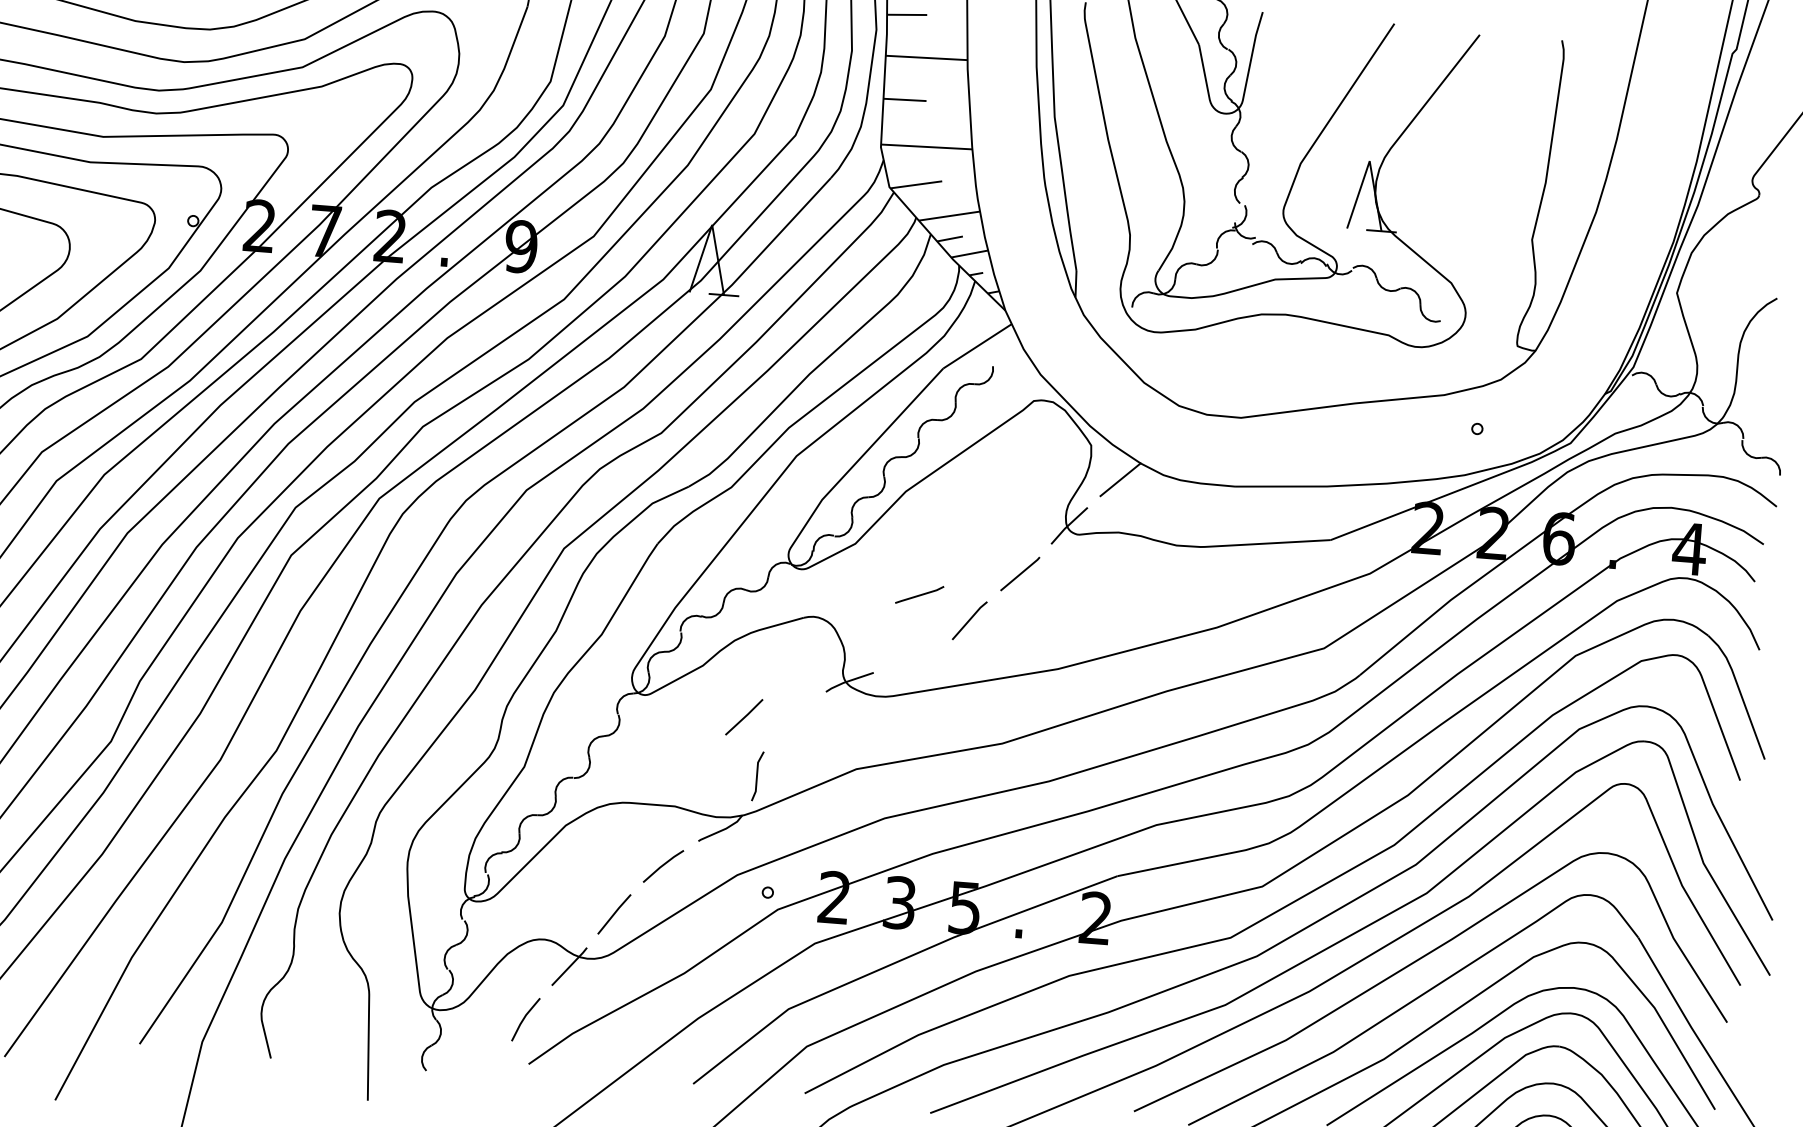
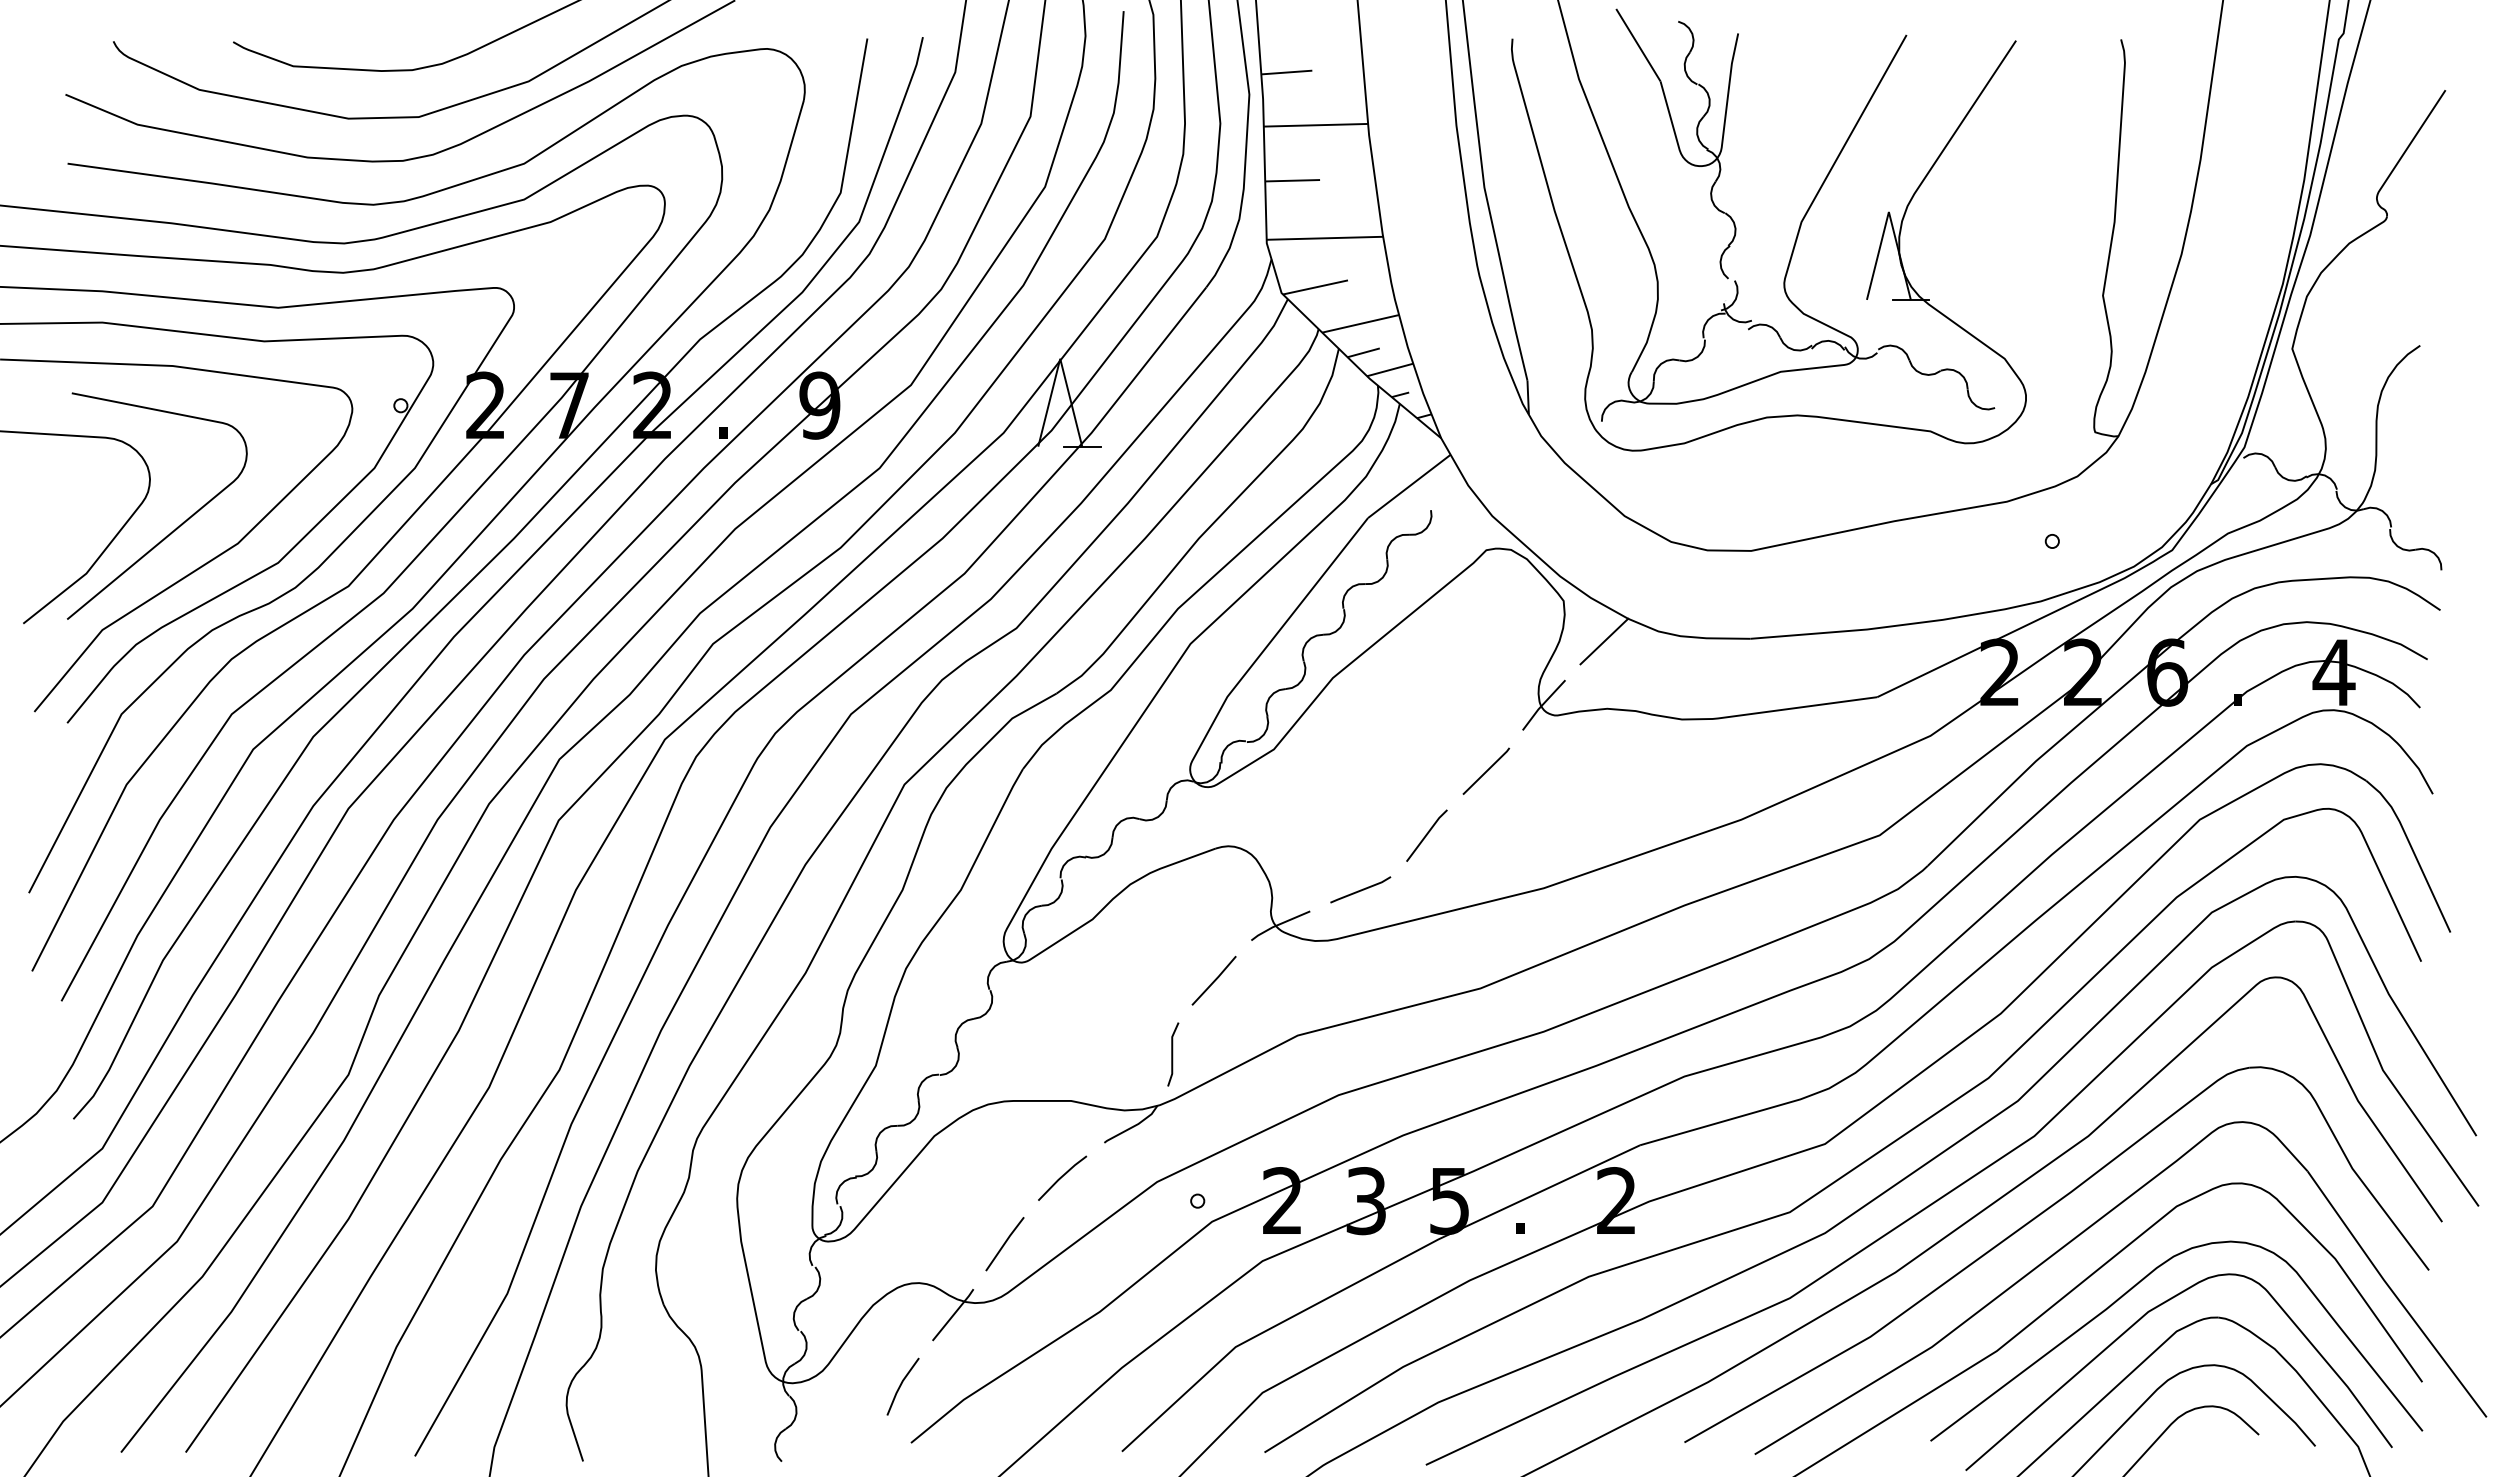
line: (919, 594) -> (1360, 889), moved
line: (743, 716) -> (1213, 980), moved

